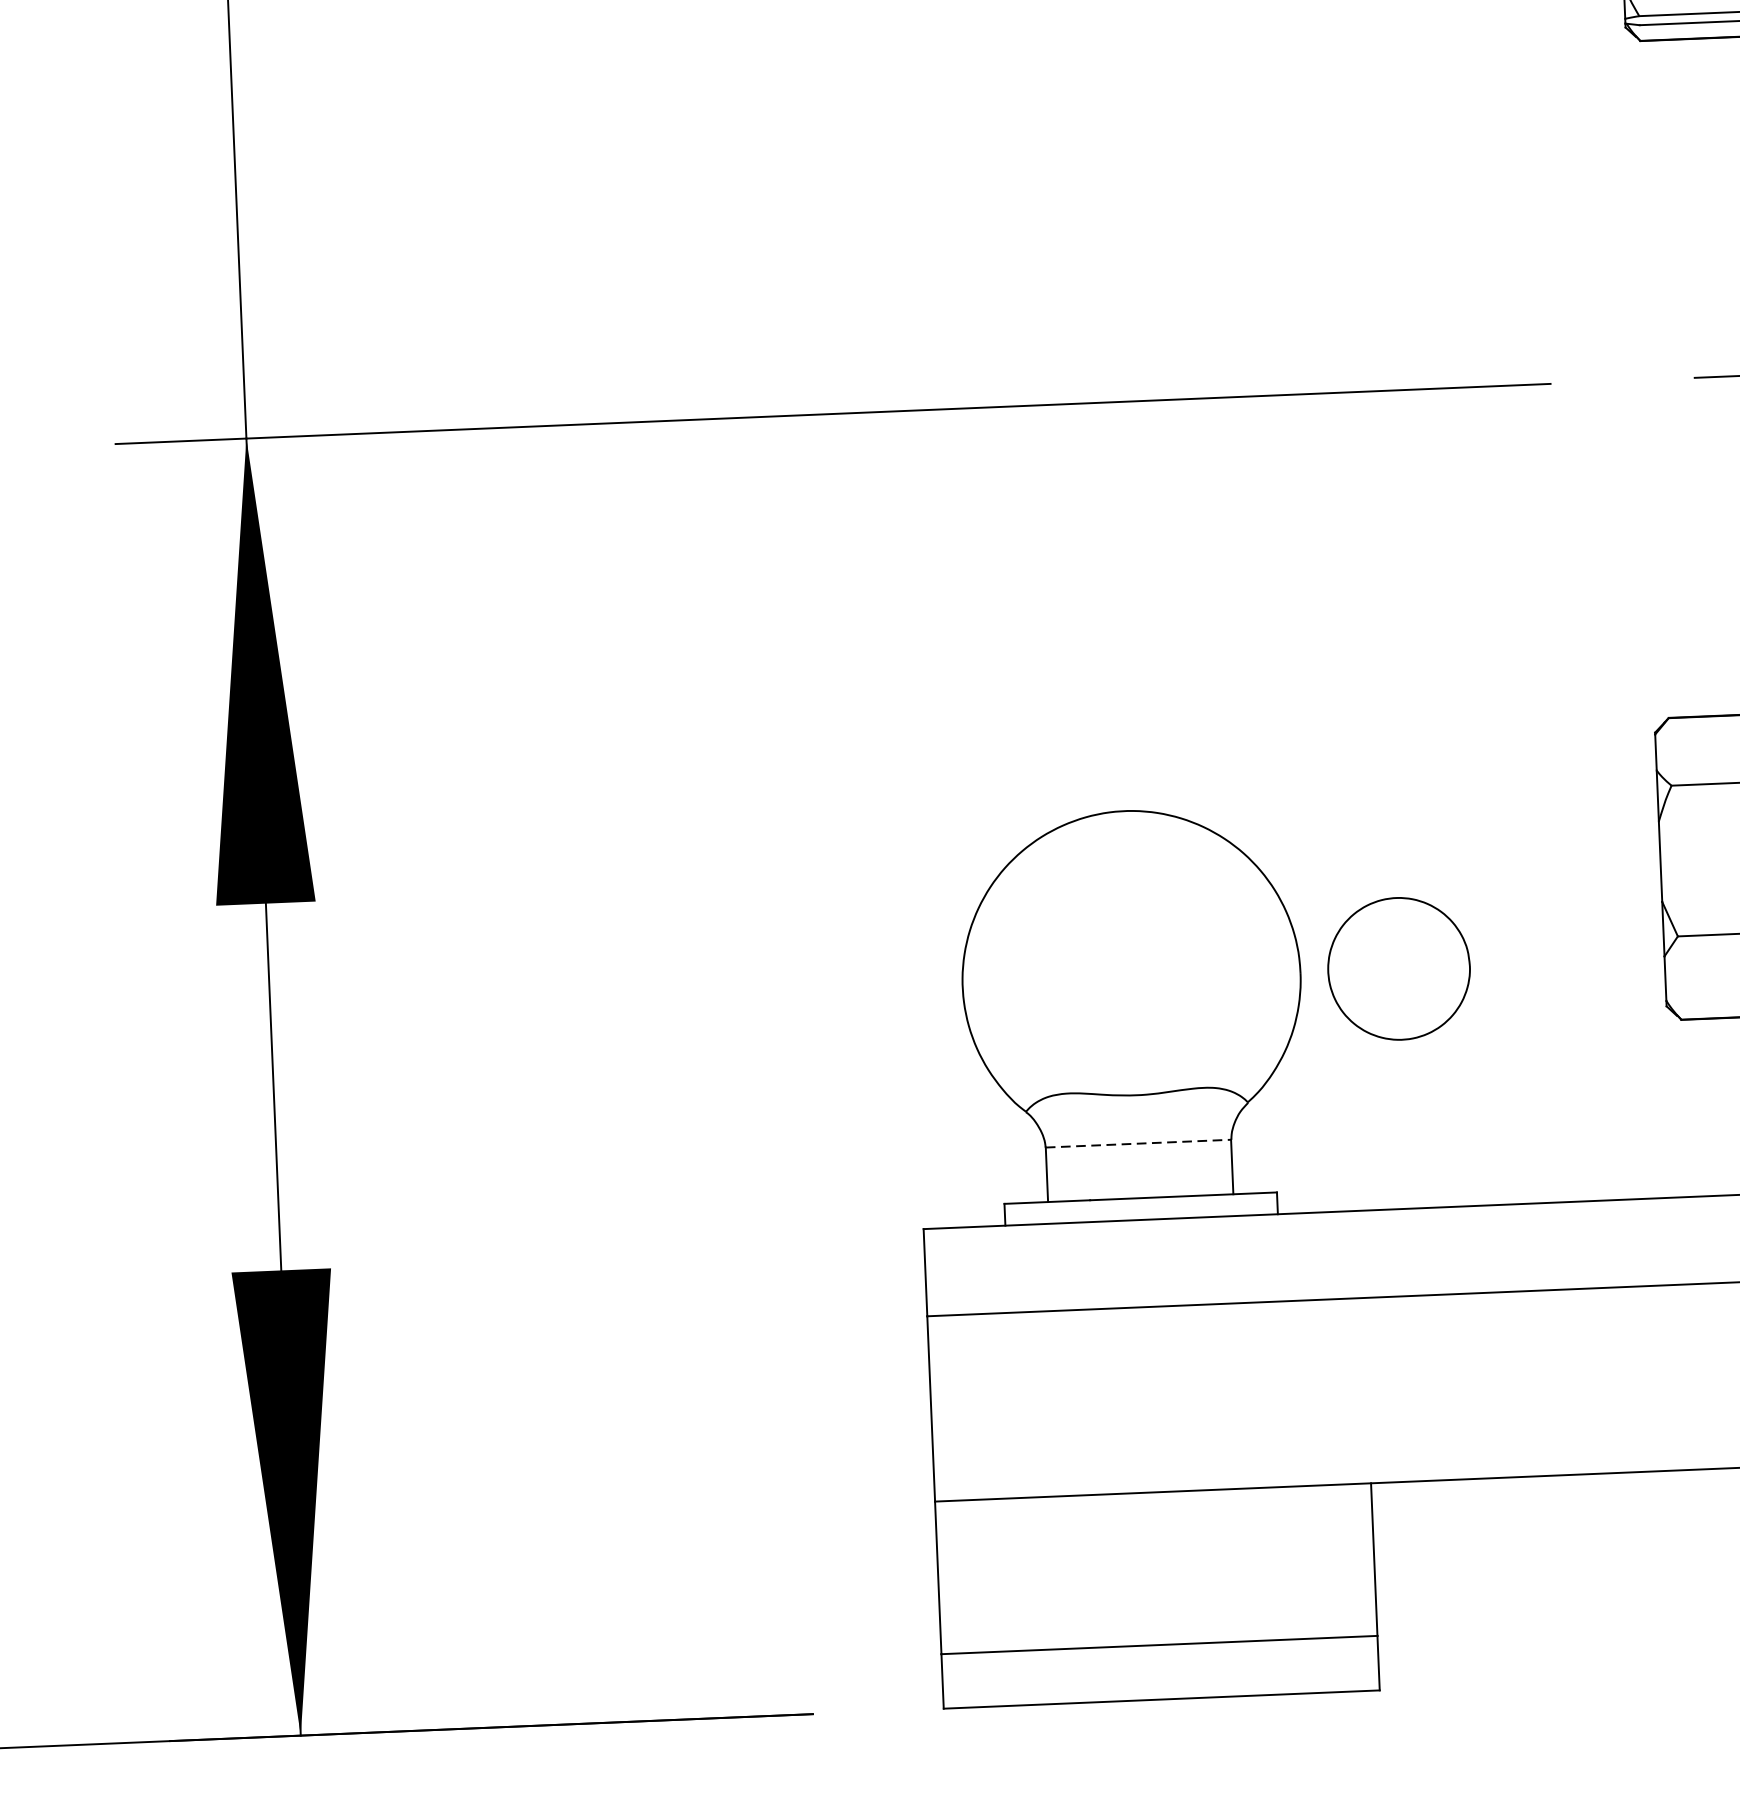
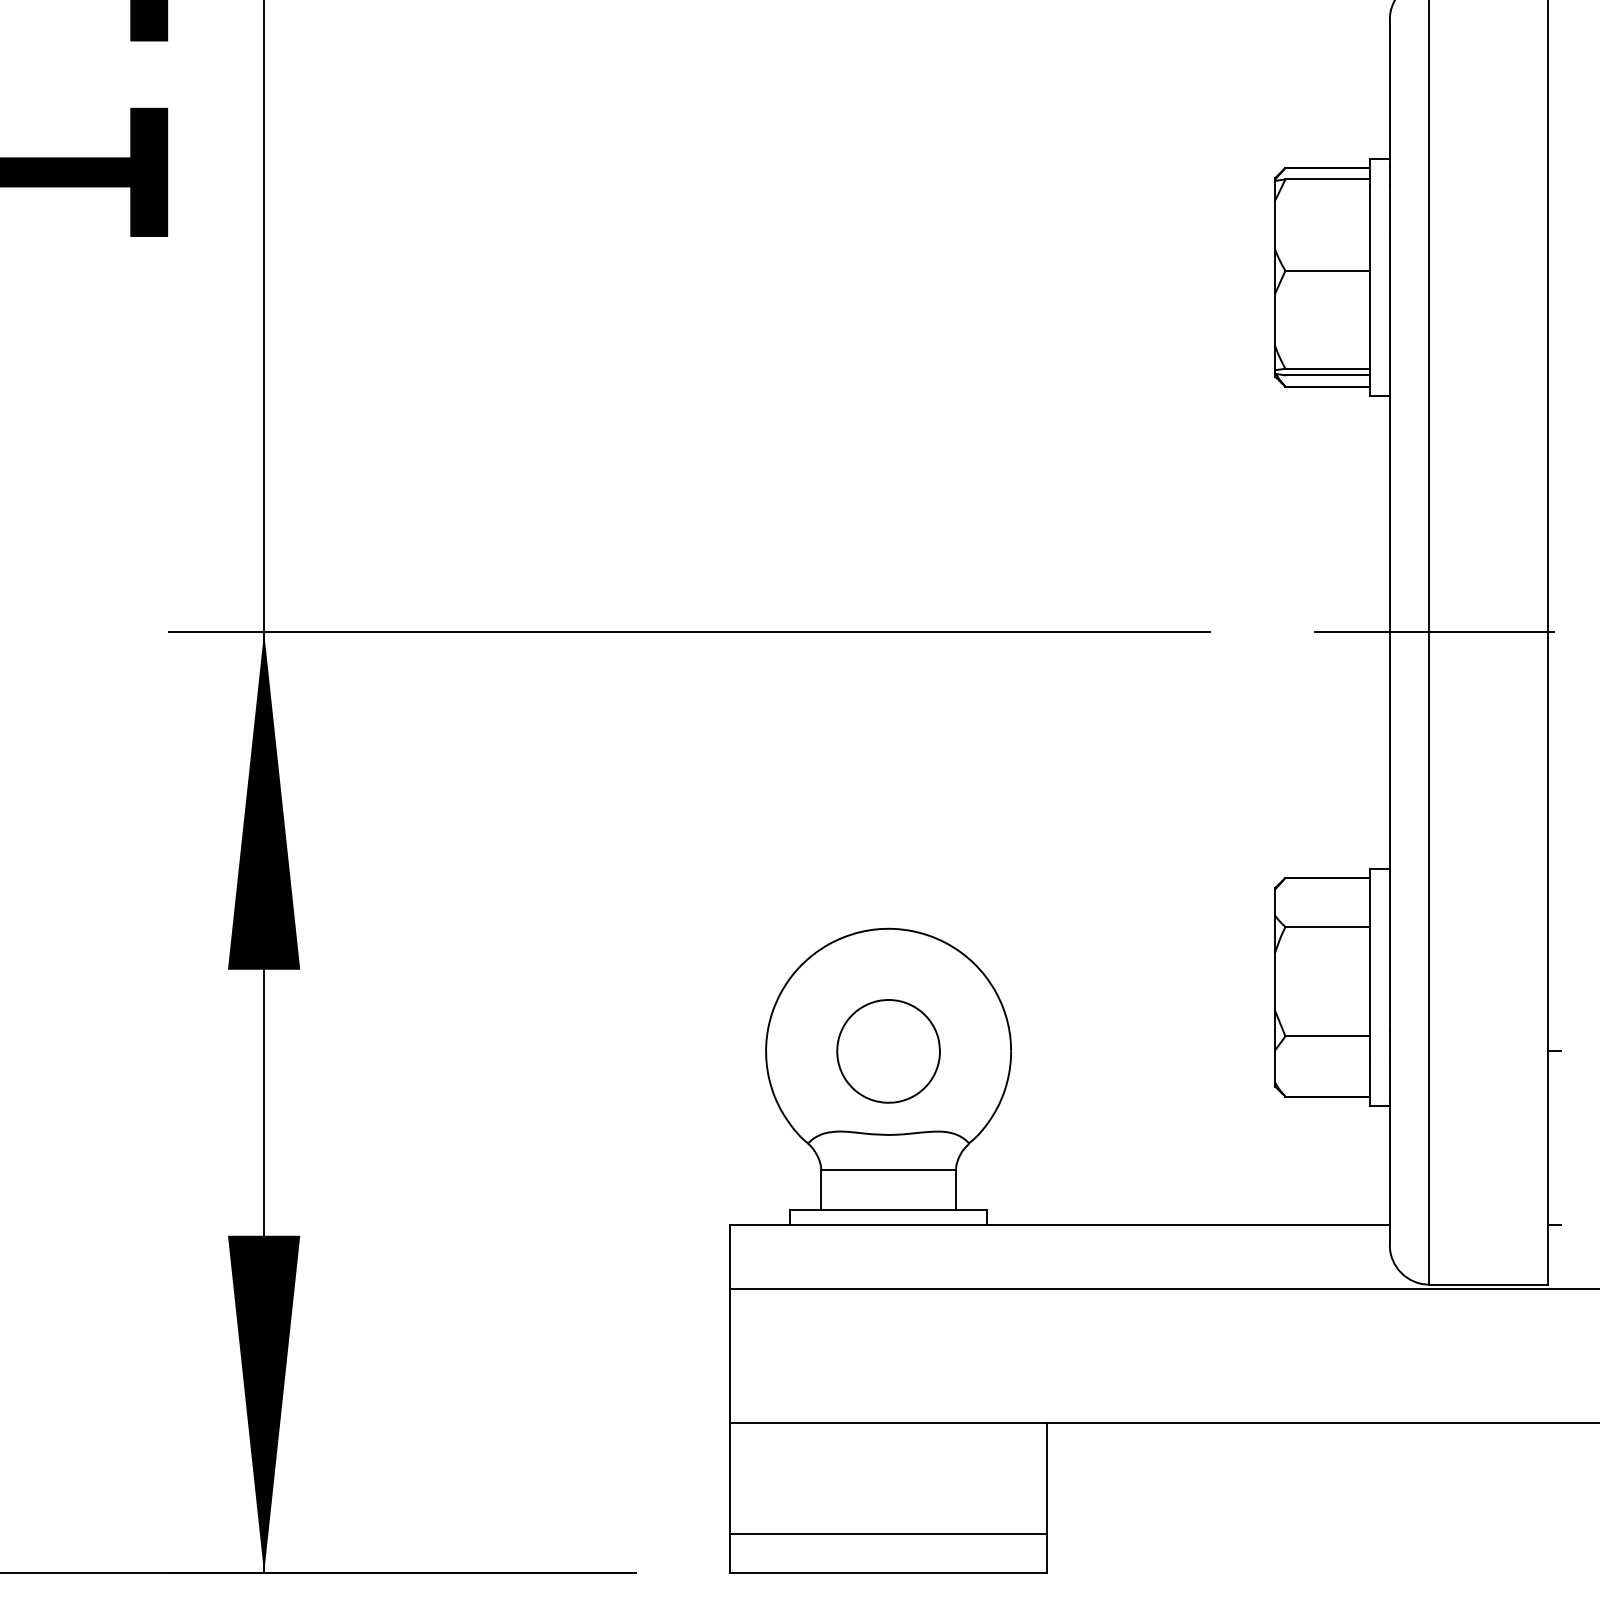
part: (1398, 969) -> (888, 1051), moved
line: (1139, 1144) -> (889, 1170), dashed -> solid

